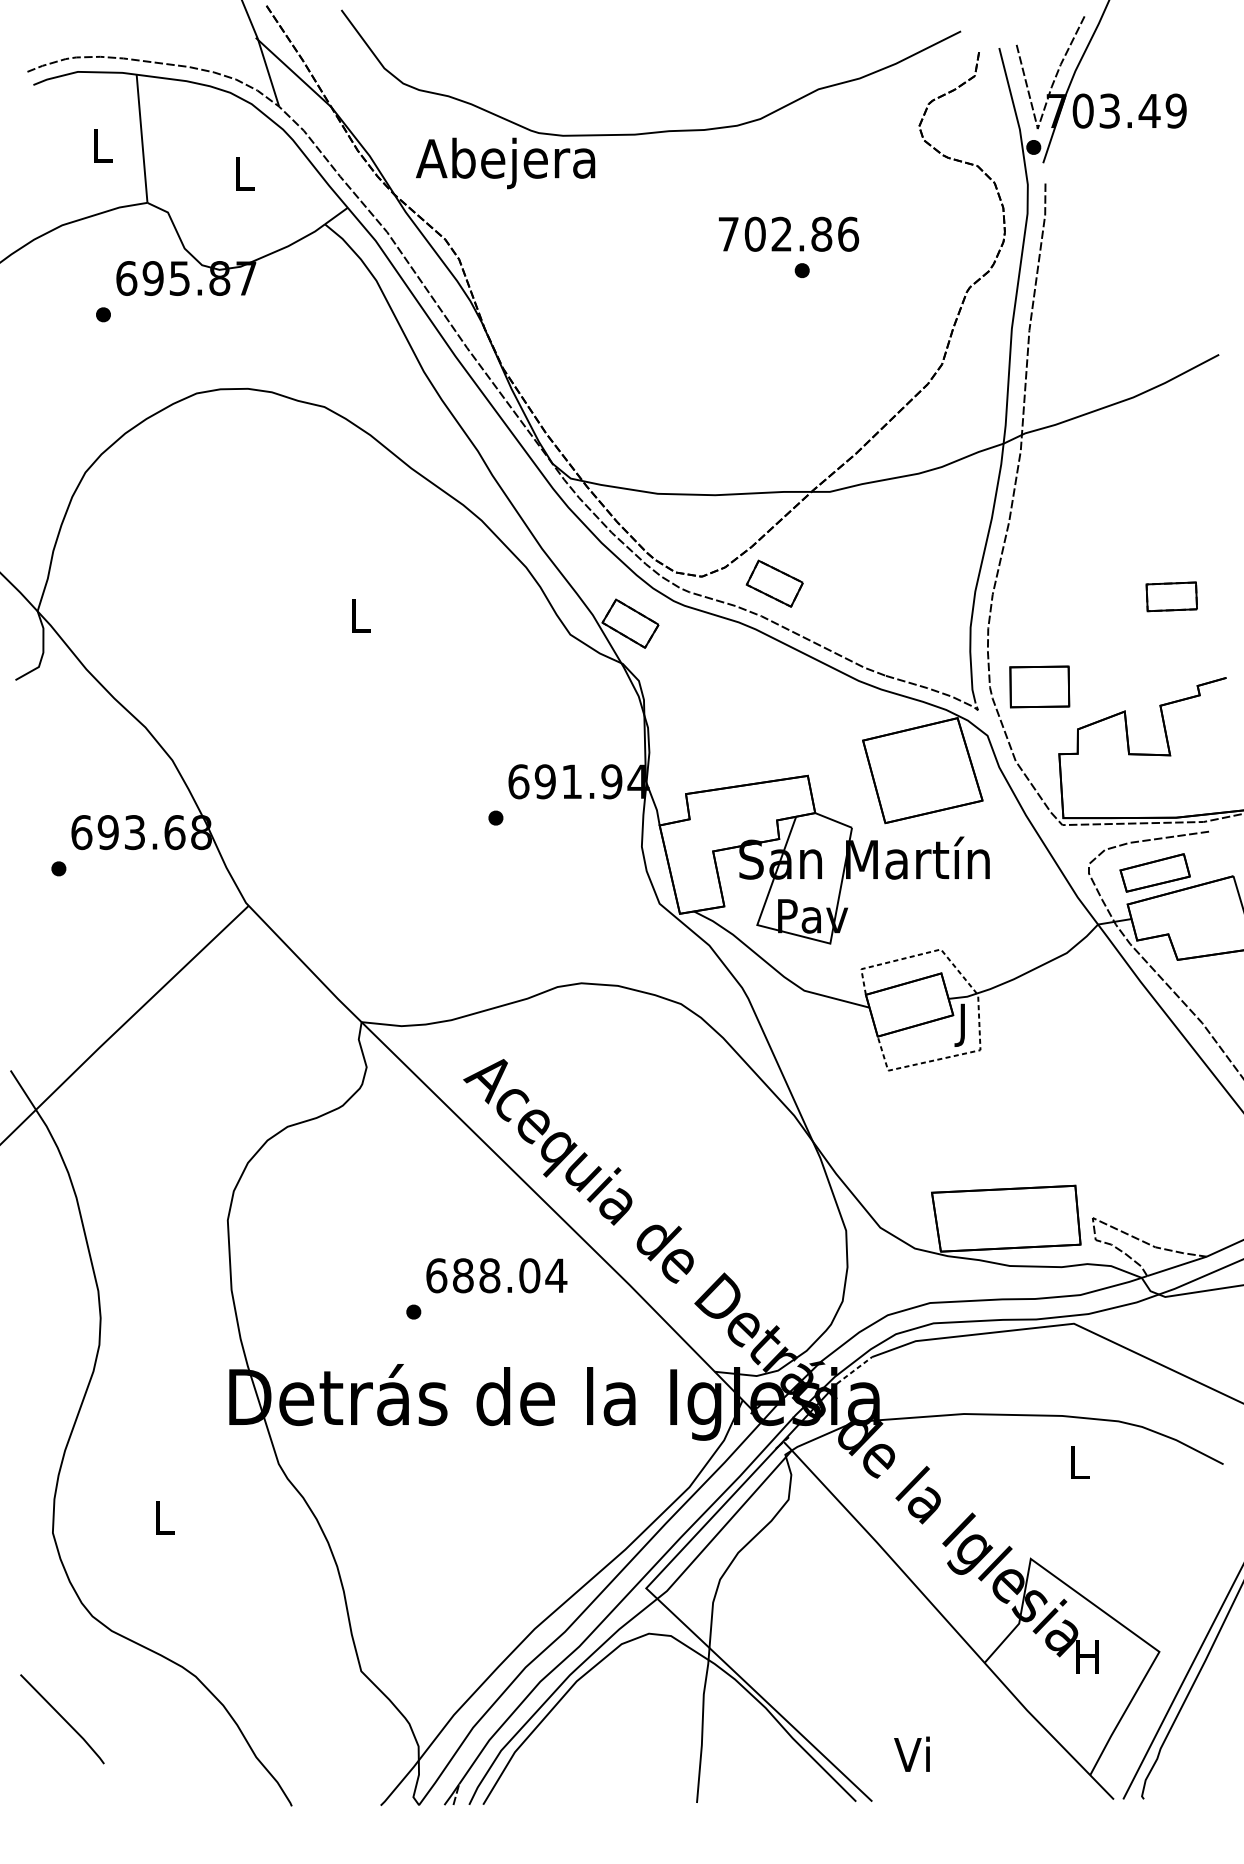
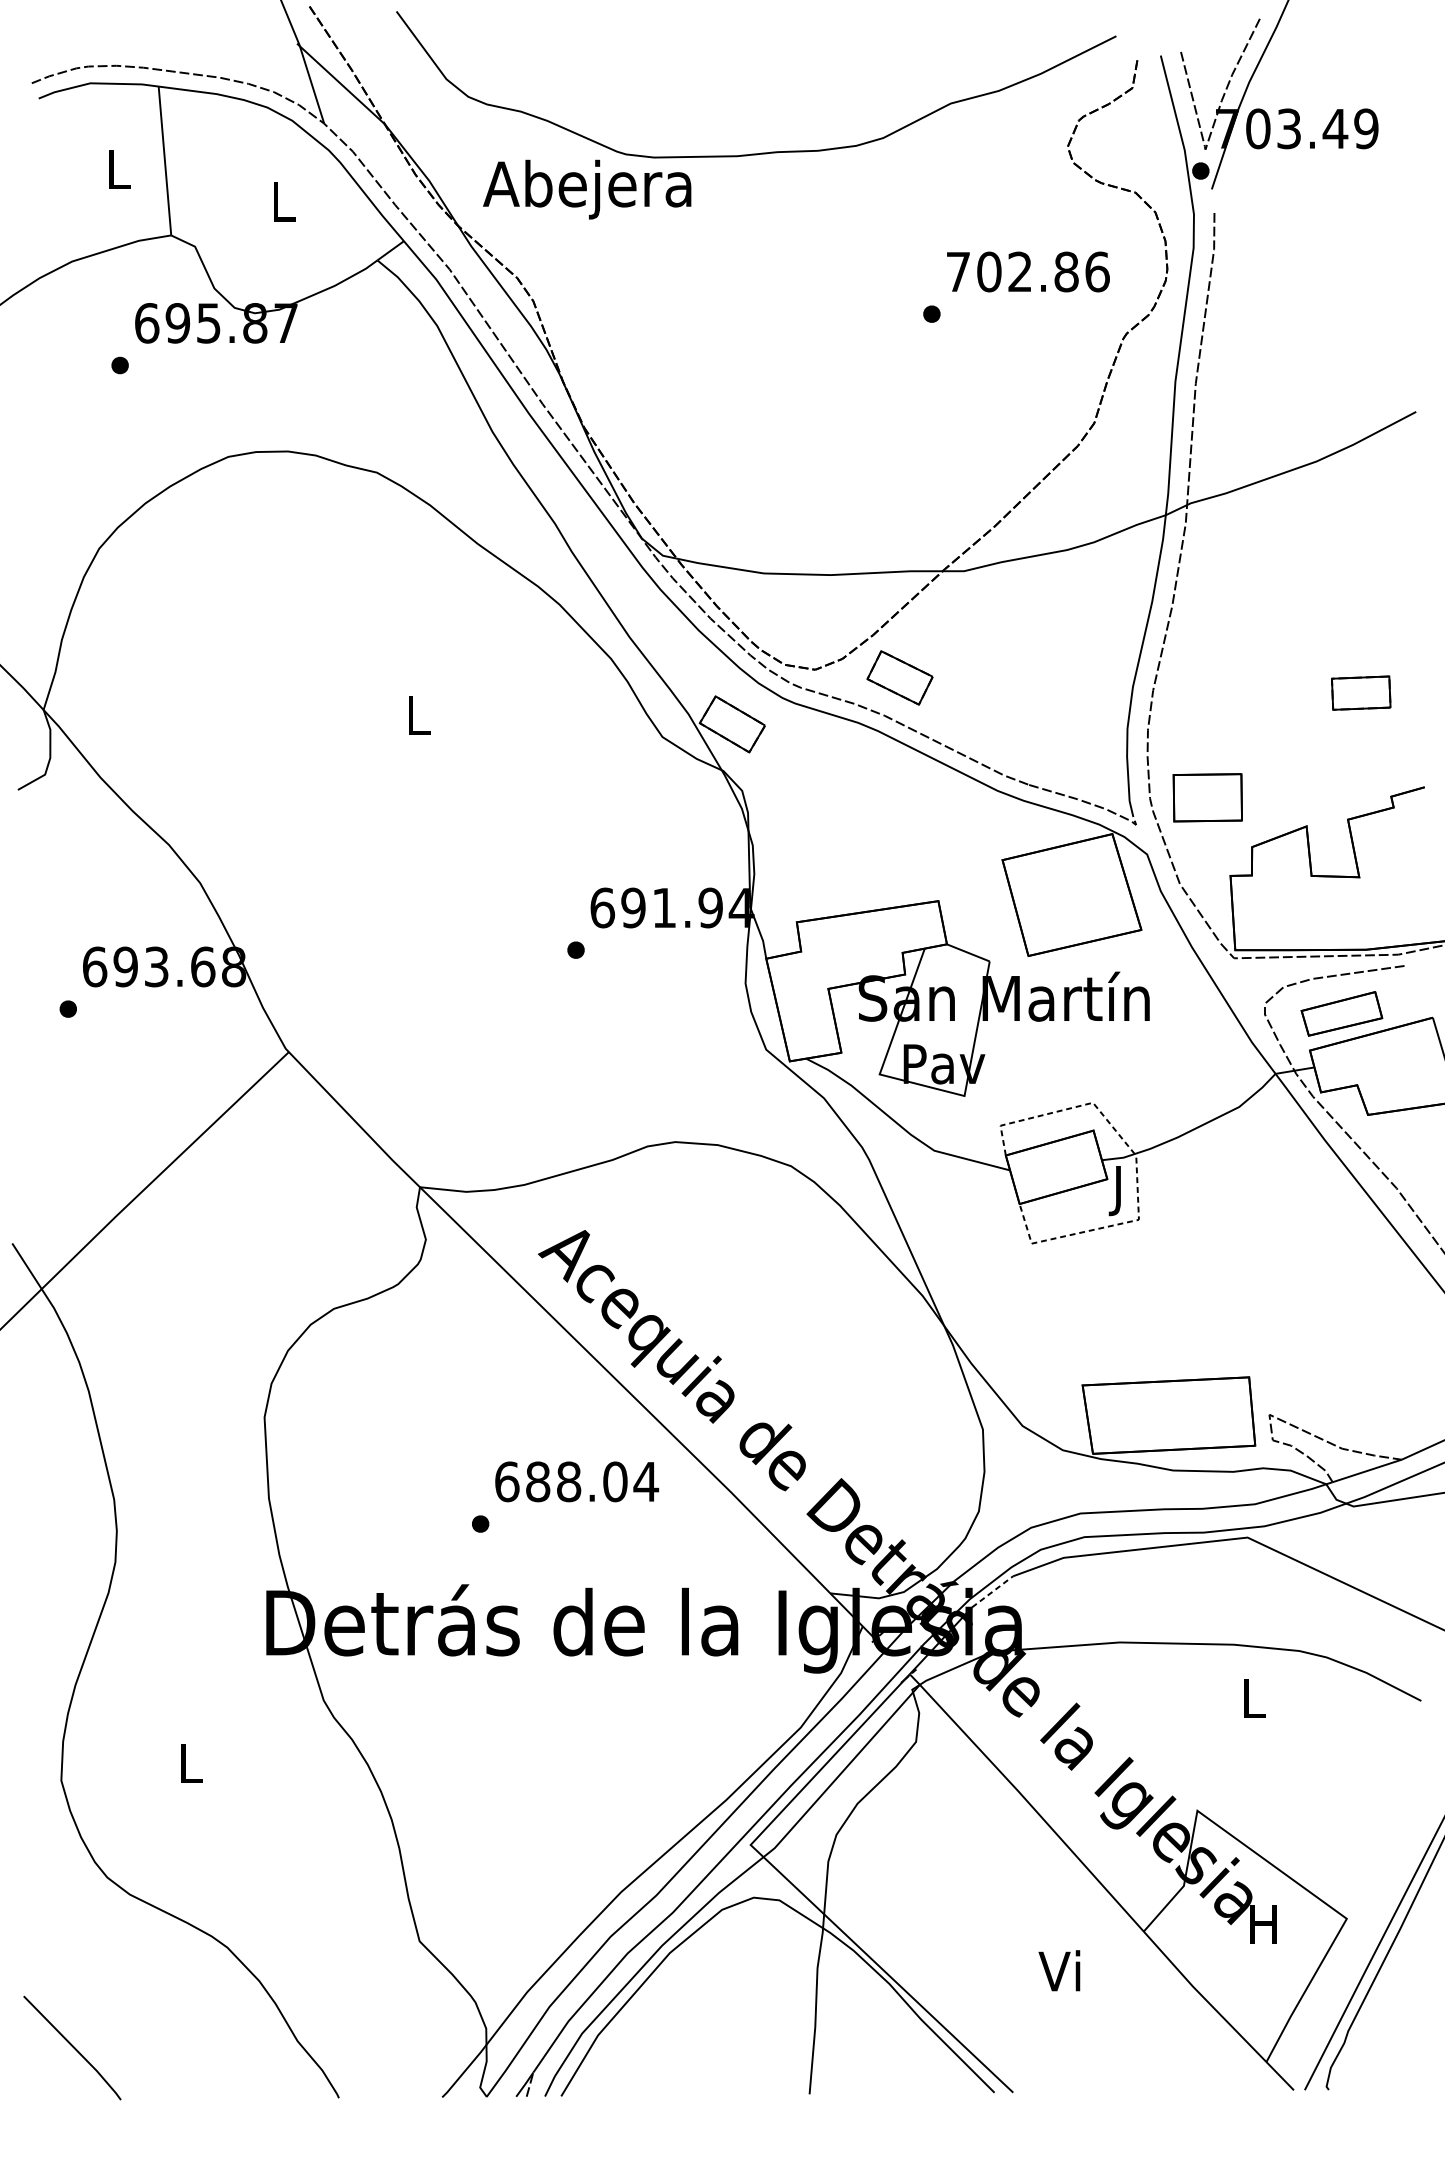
text: (788, 233) -> (1028, 271), moved
line: (62, 1718) -> (72, 2047), moved
text: (912, 1754) -> (1059, 1970), moved

